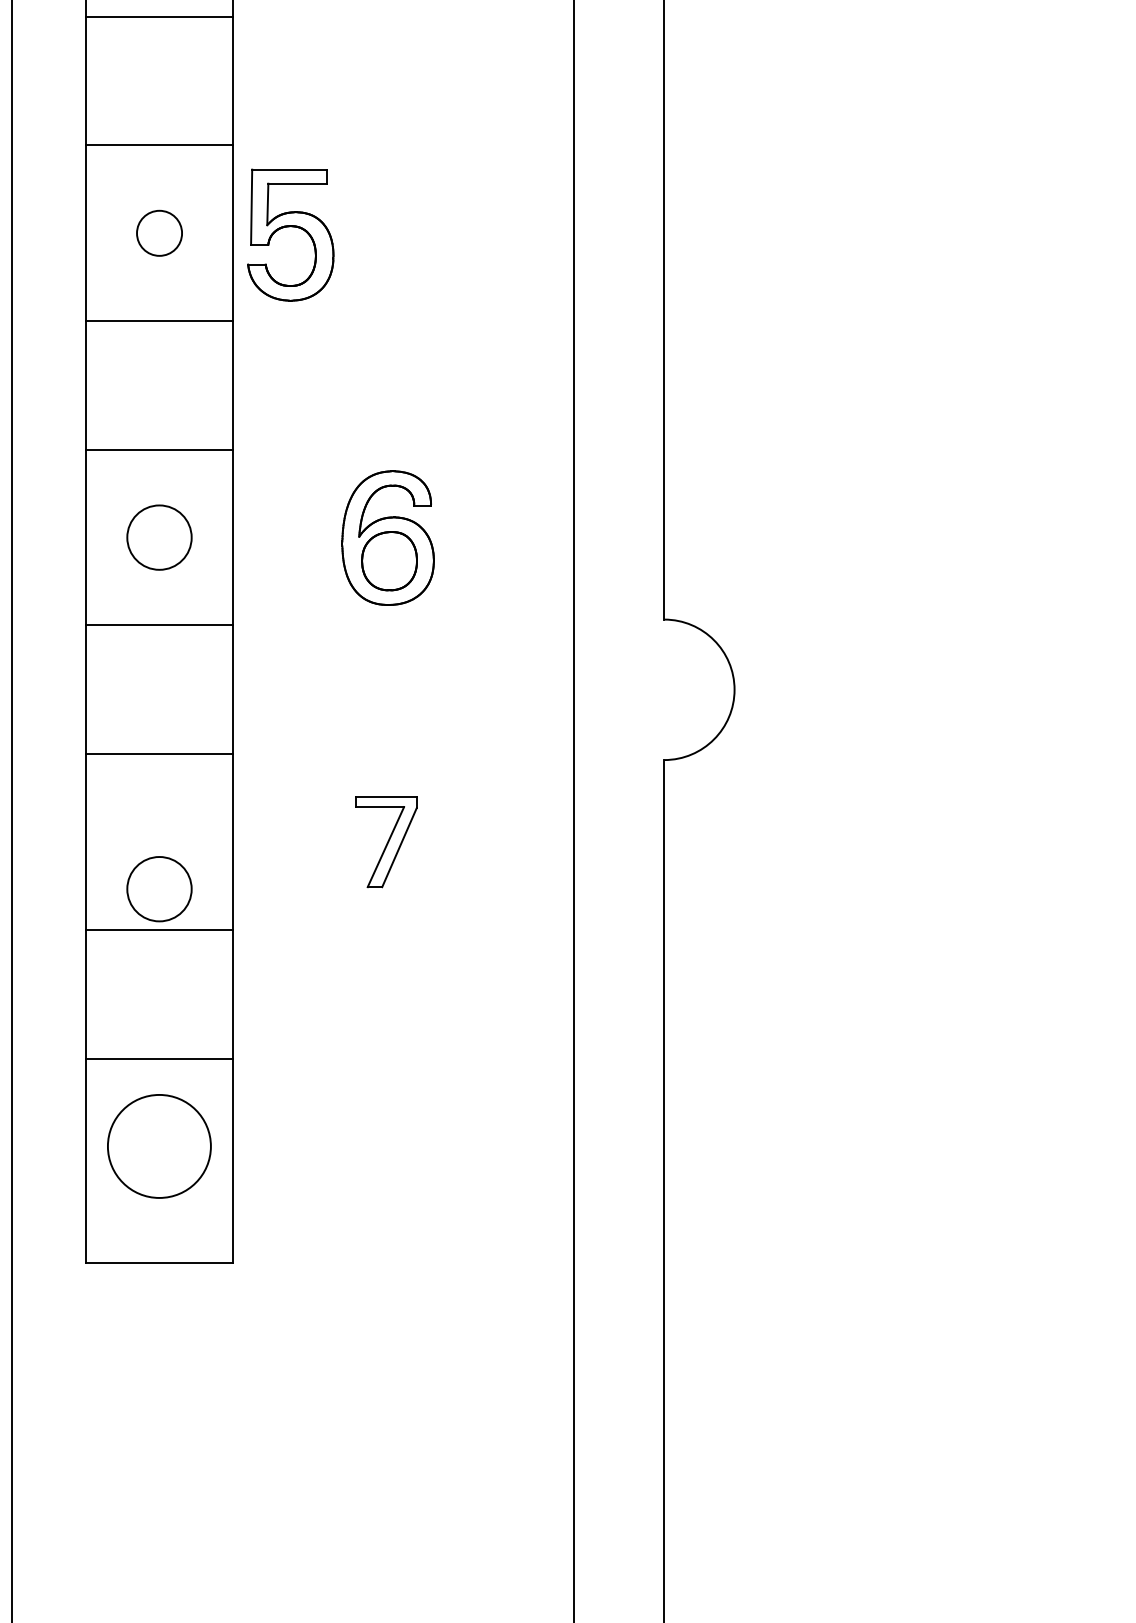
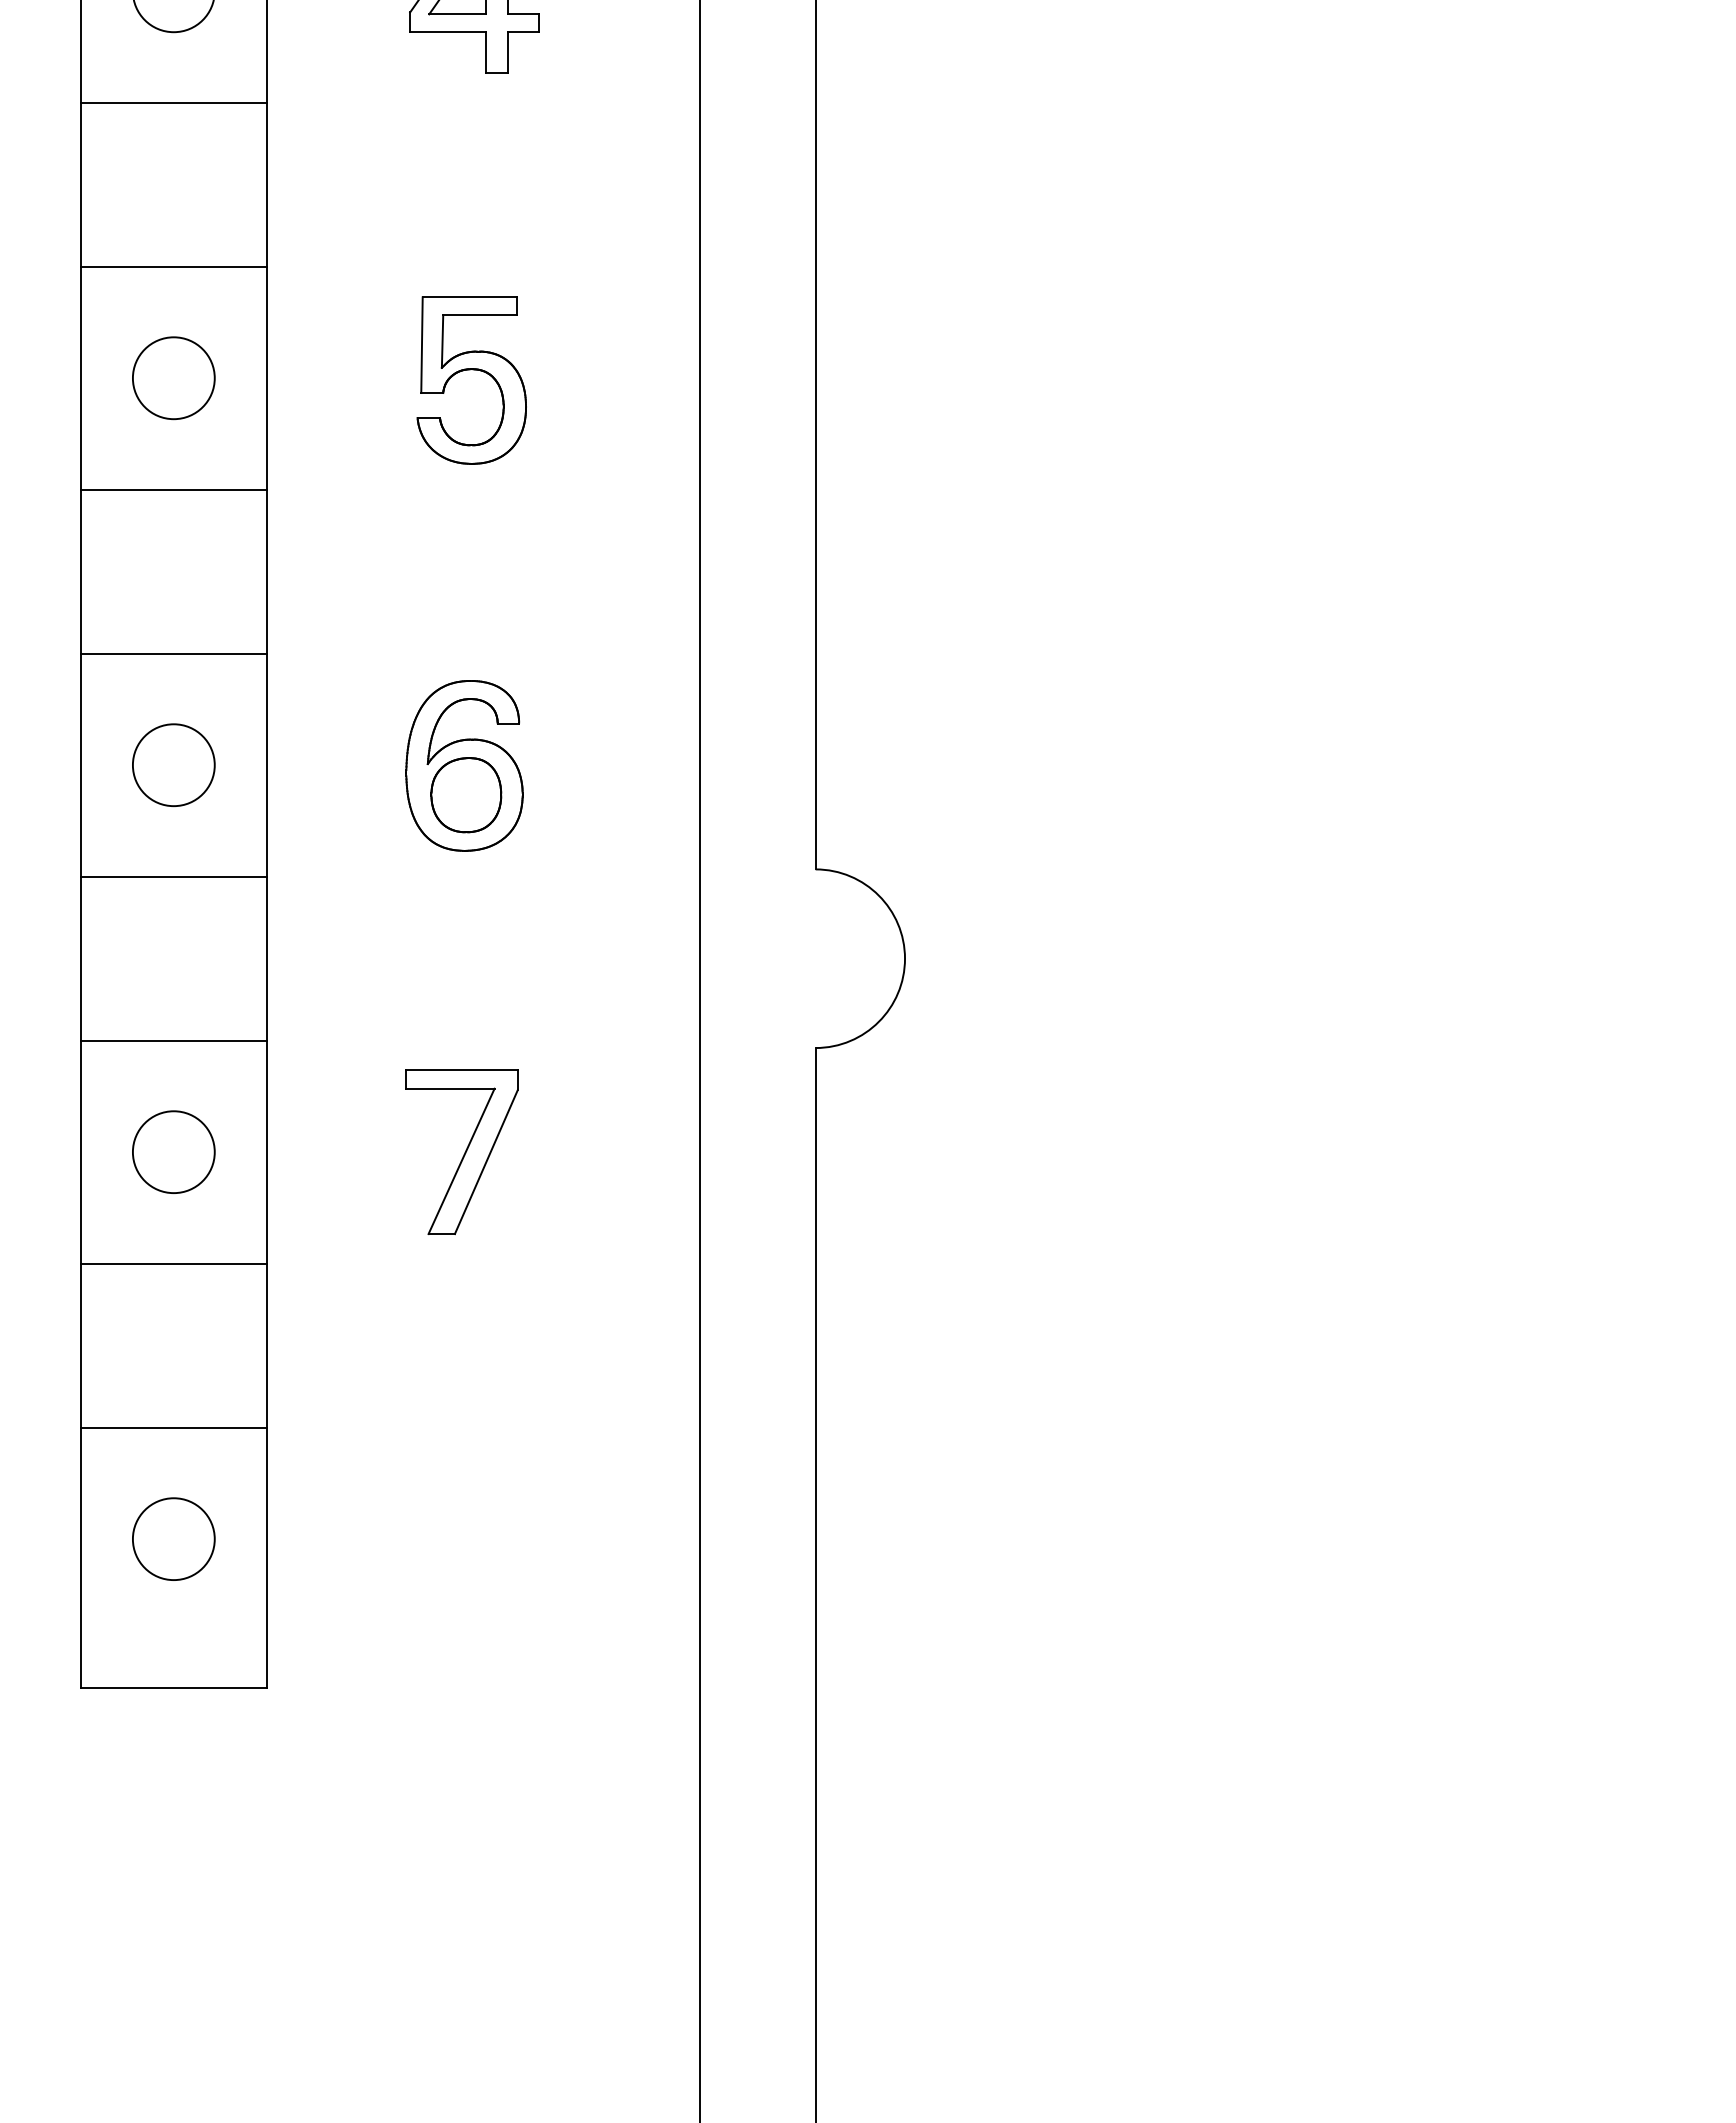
part: (289, 227) -> (470, 370), moved
circle: (159, 233) -> (173, 378), size x1.43
part: (385, 842) -> (461, 1152), size x1.43
circle: (159, 888) -> (173, 1151), moved
circle: (159, 1145) -> (173, 1538), size x0.62

